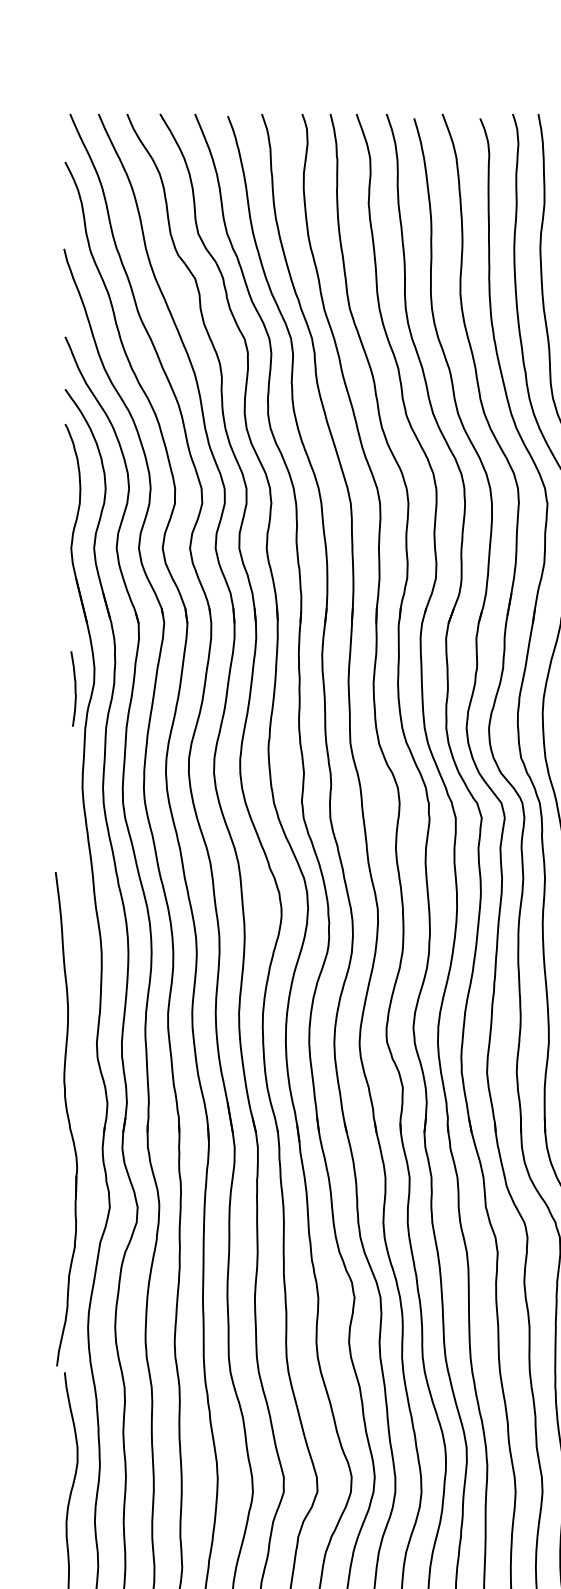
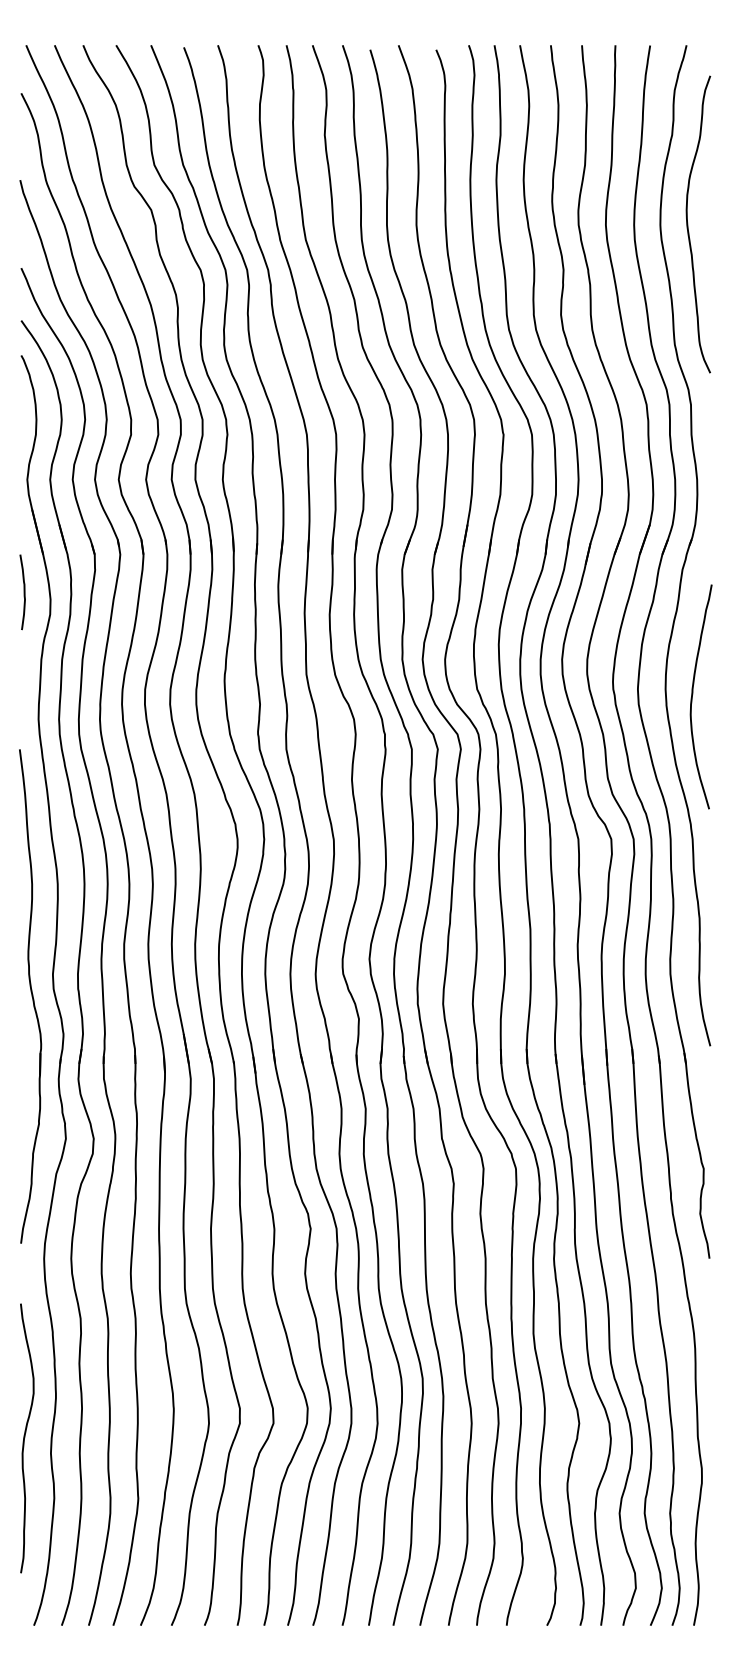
curve: (74, 689) -> (23, 592), moved
part: (66, 1119) -> (30, 996), moved

